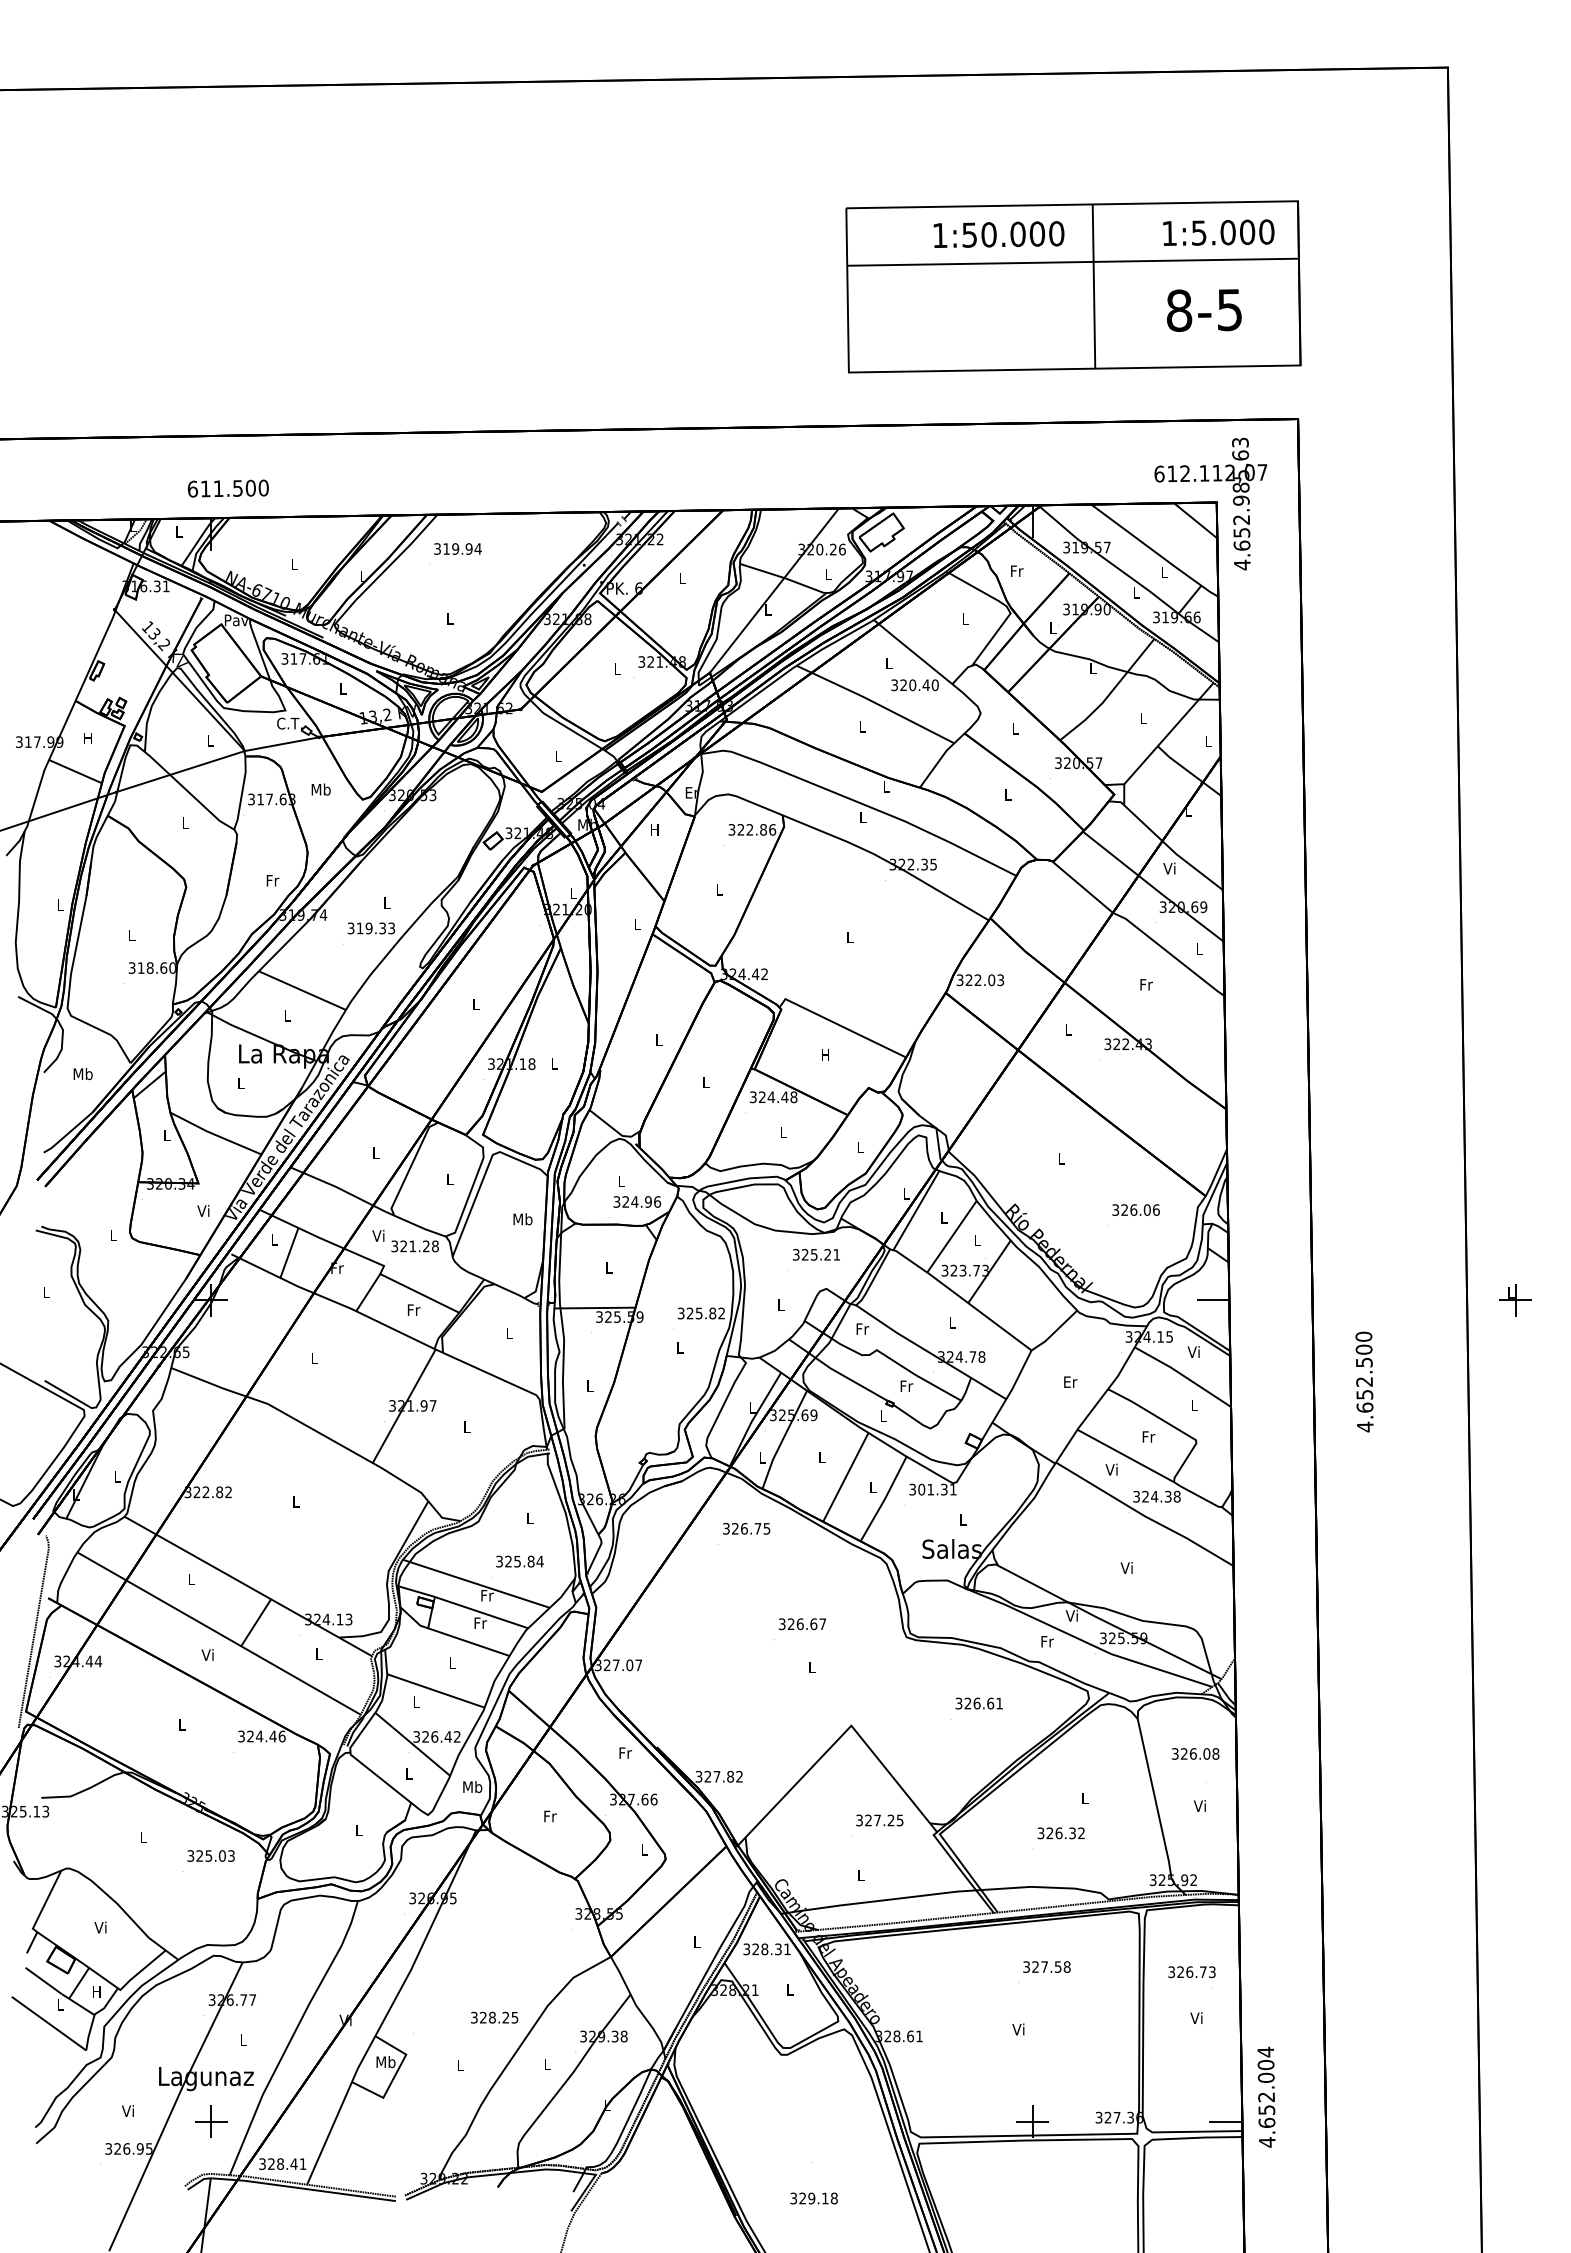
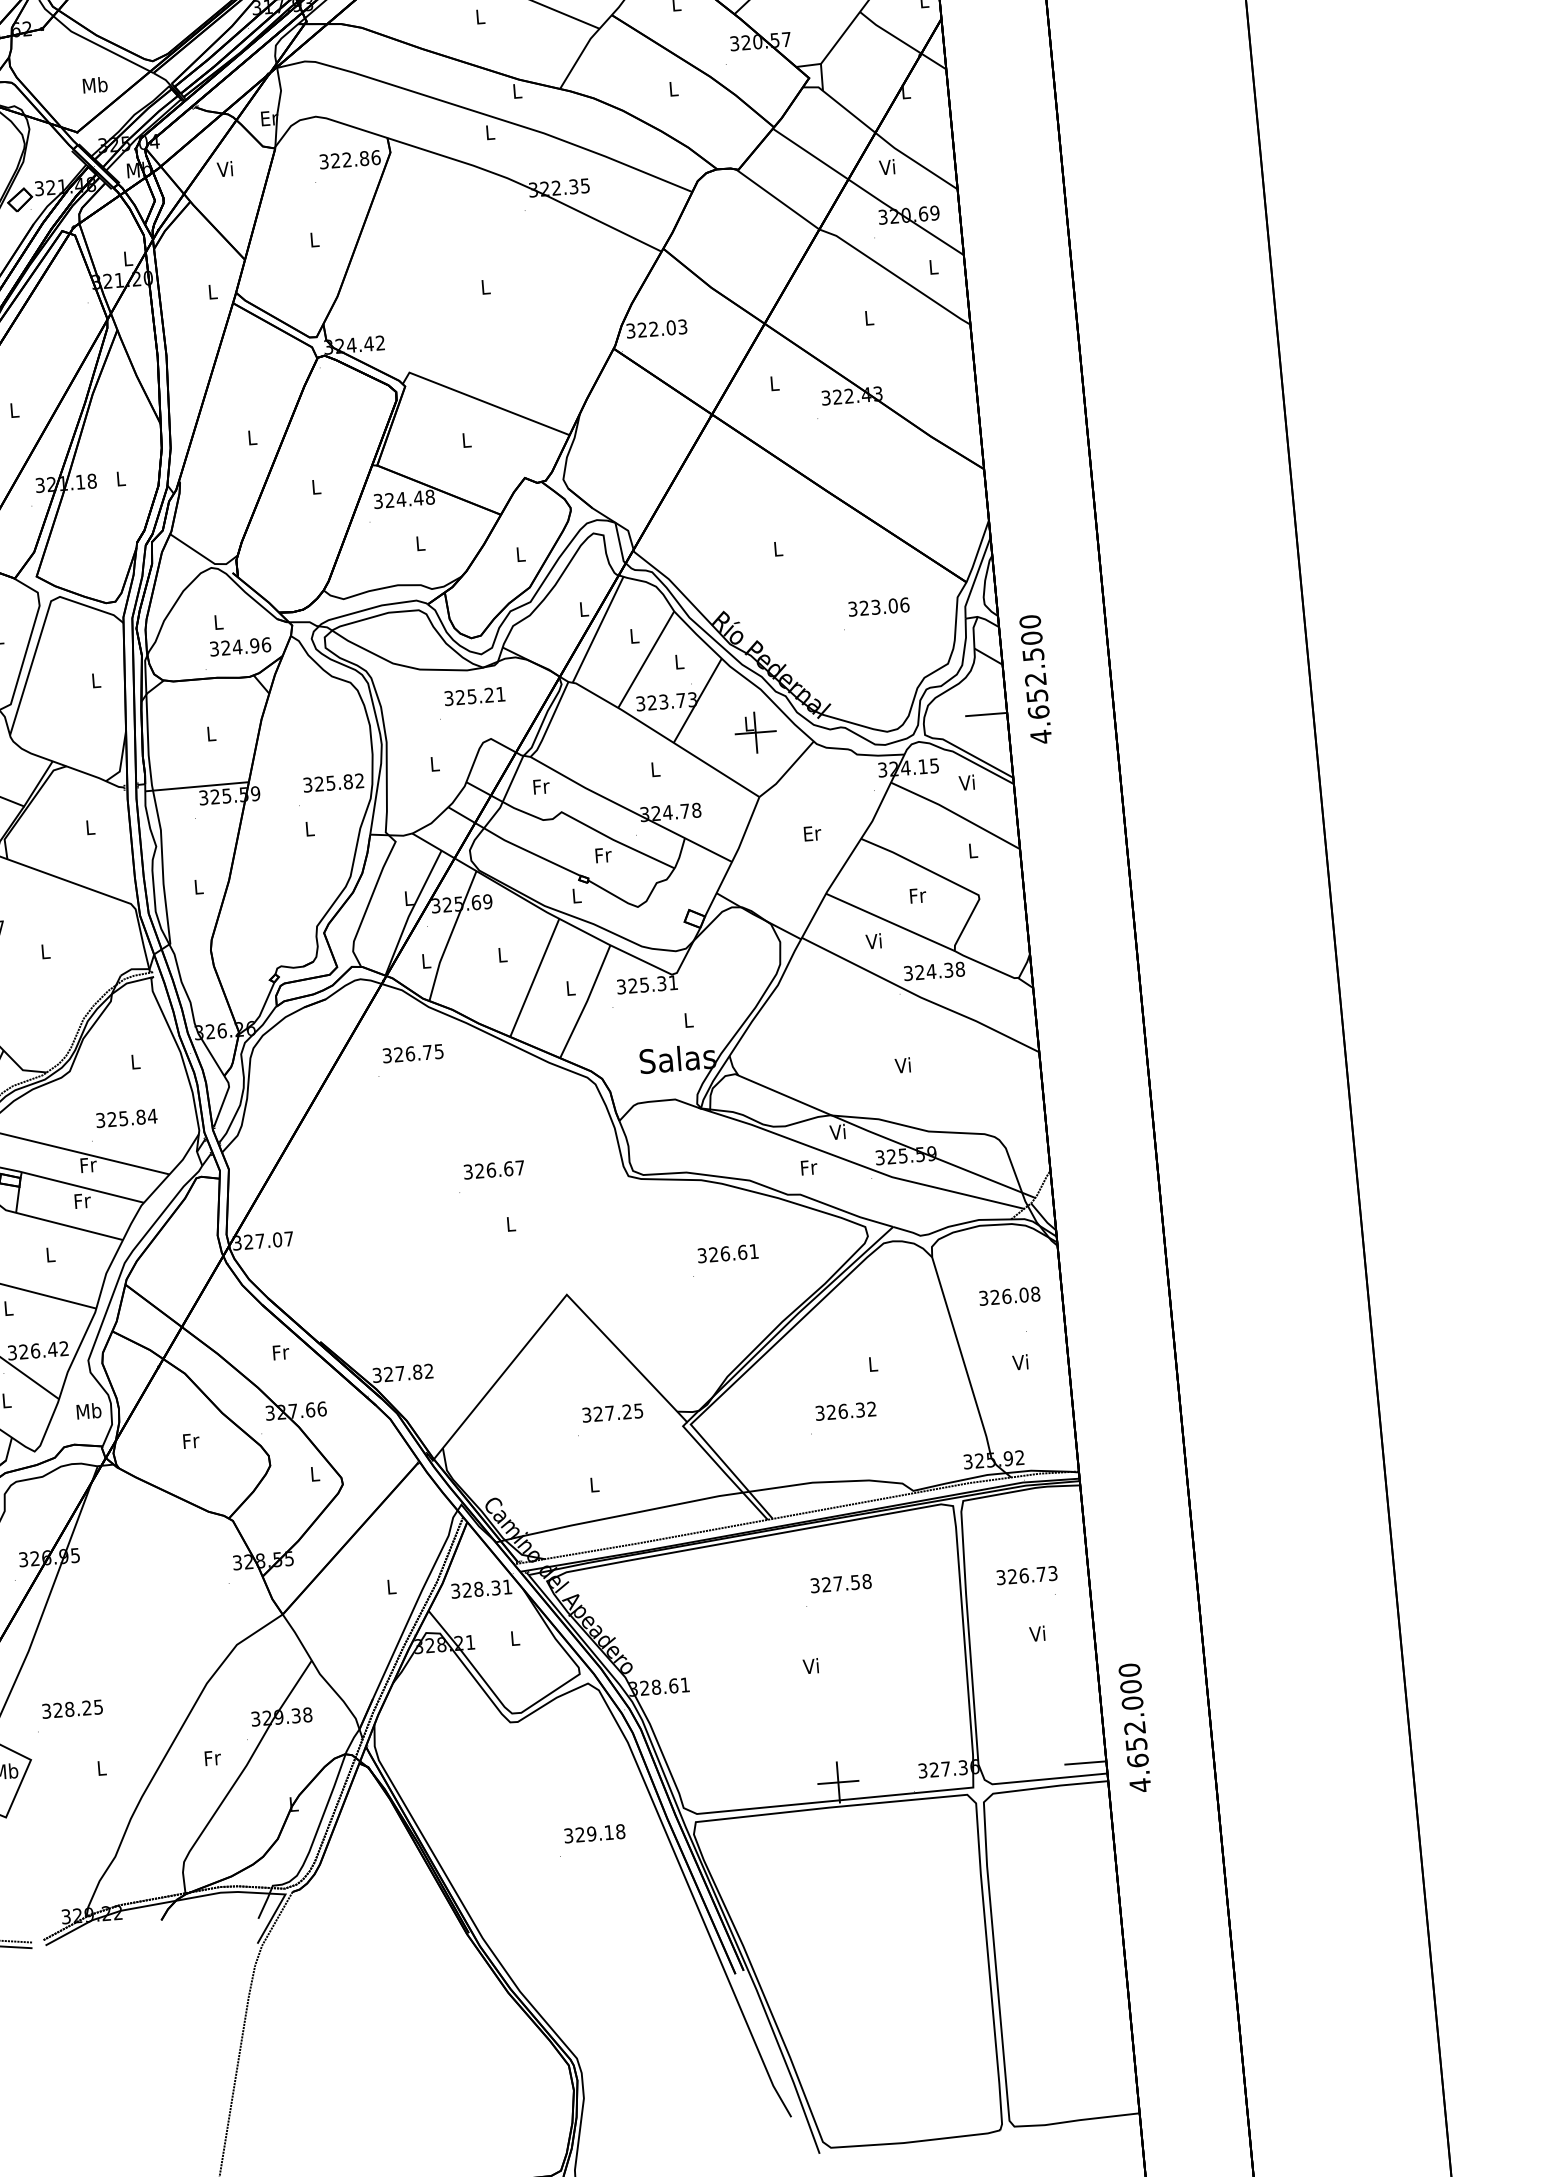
text: (558, 756) -> (95, 85), L -> Mb
text: (654, 829) -> (225, 169), H -> Vi
text: (1146, 984) -> (869, 317), Fr -> L
text: (825, 1054) -> (466, 439), H -> L
text: (1133, 1209) -> (875, 606), 326.06 -> 323.06
text: (522, 1219) -> (95, 680), Mb -> L
part: (1515, 1300) -> (755, 733), moved
text: (1364, 1381) -> (1035, 678), moved
text: (925, 1489) -> (637, 985), 301.31 -> 325.31
text: (494, 2017) -> (72, 1708), moved
text: (1265, 2051) -> (1128, 1669), 4.652.004 -> 4.652.000
text: (547, 2064) -> (212, 1758), L -> Fr
text: (813, 2198) -> (593, 1833), moved

